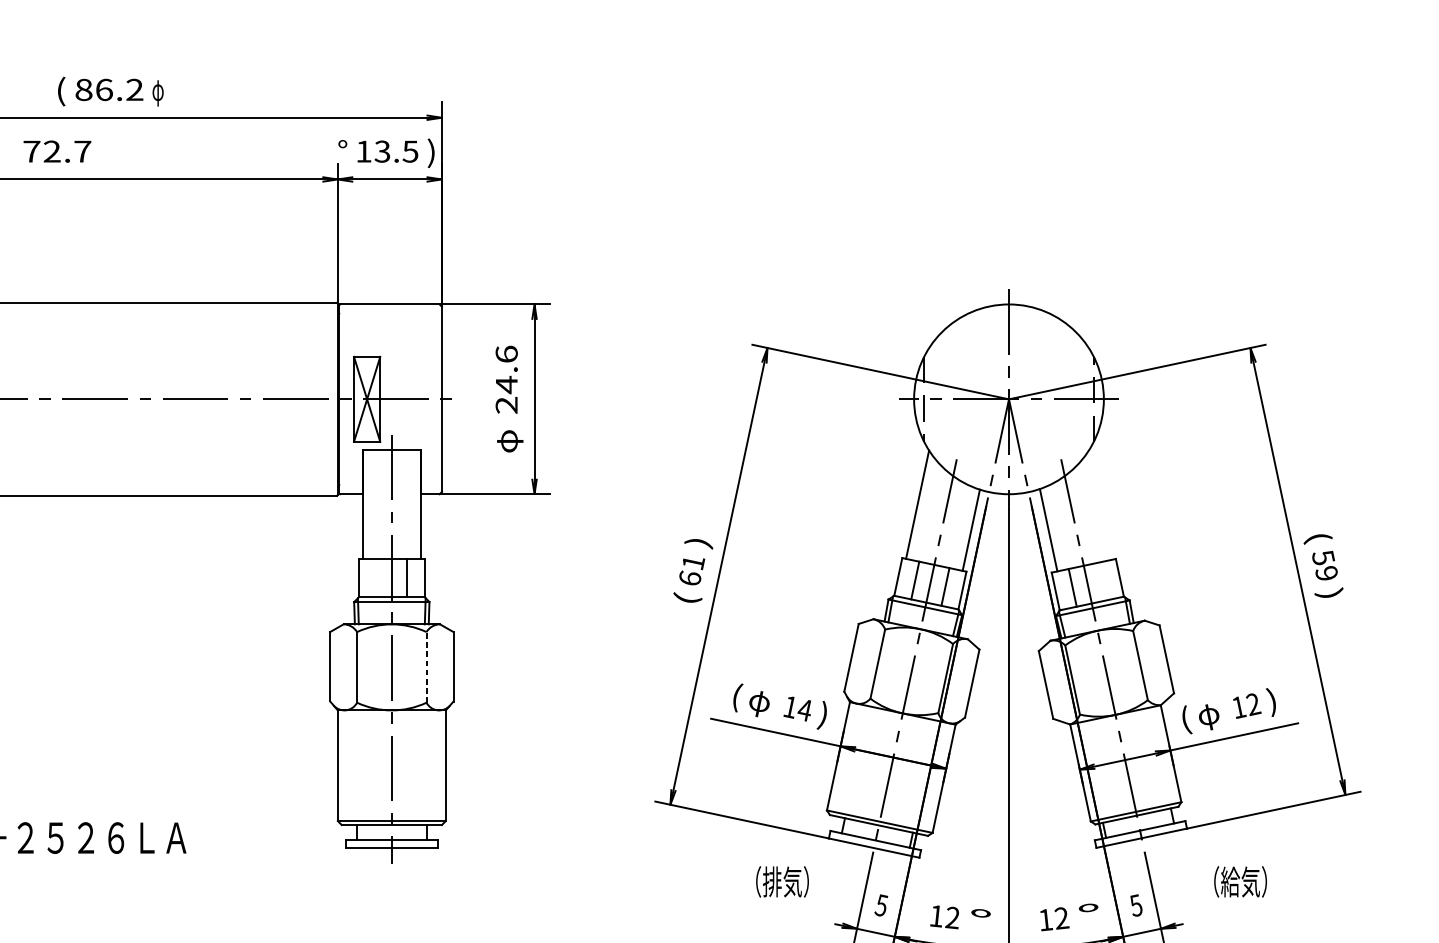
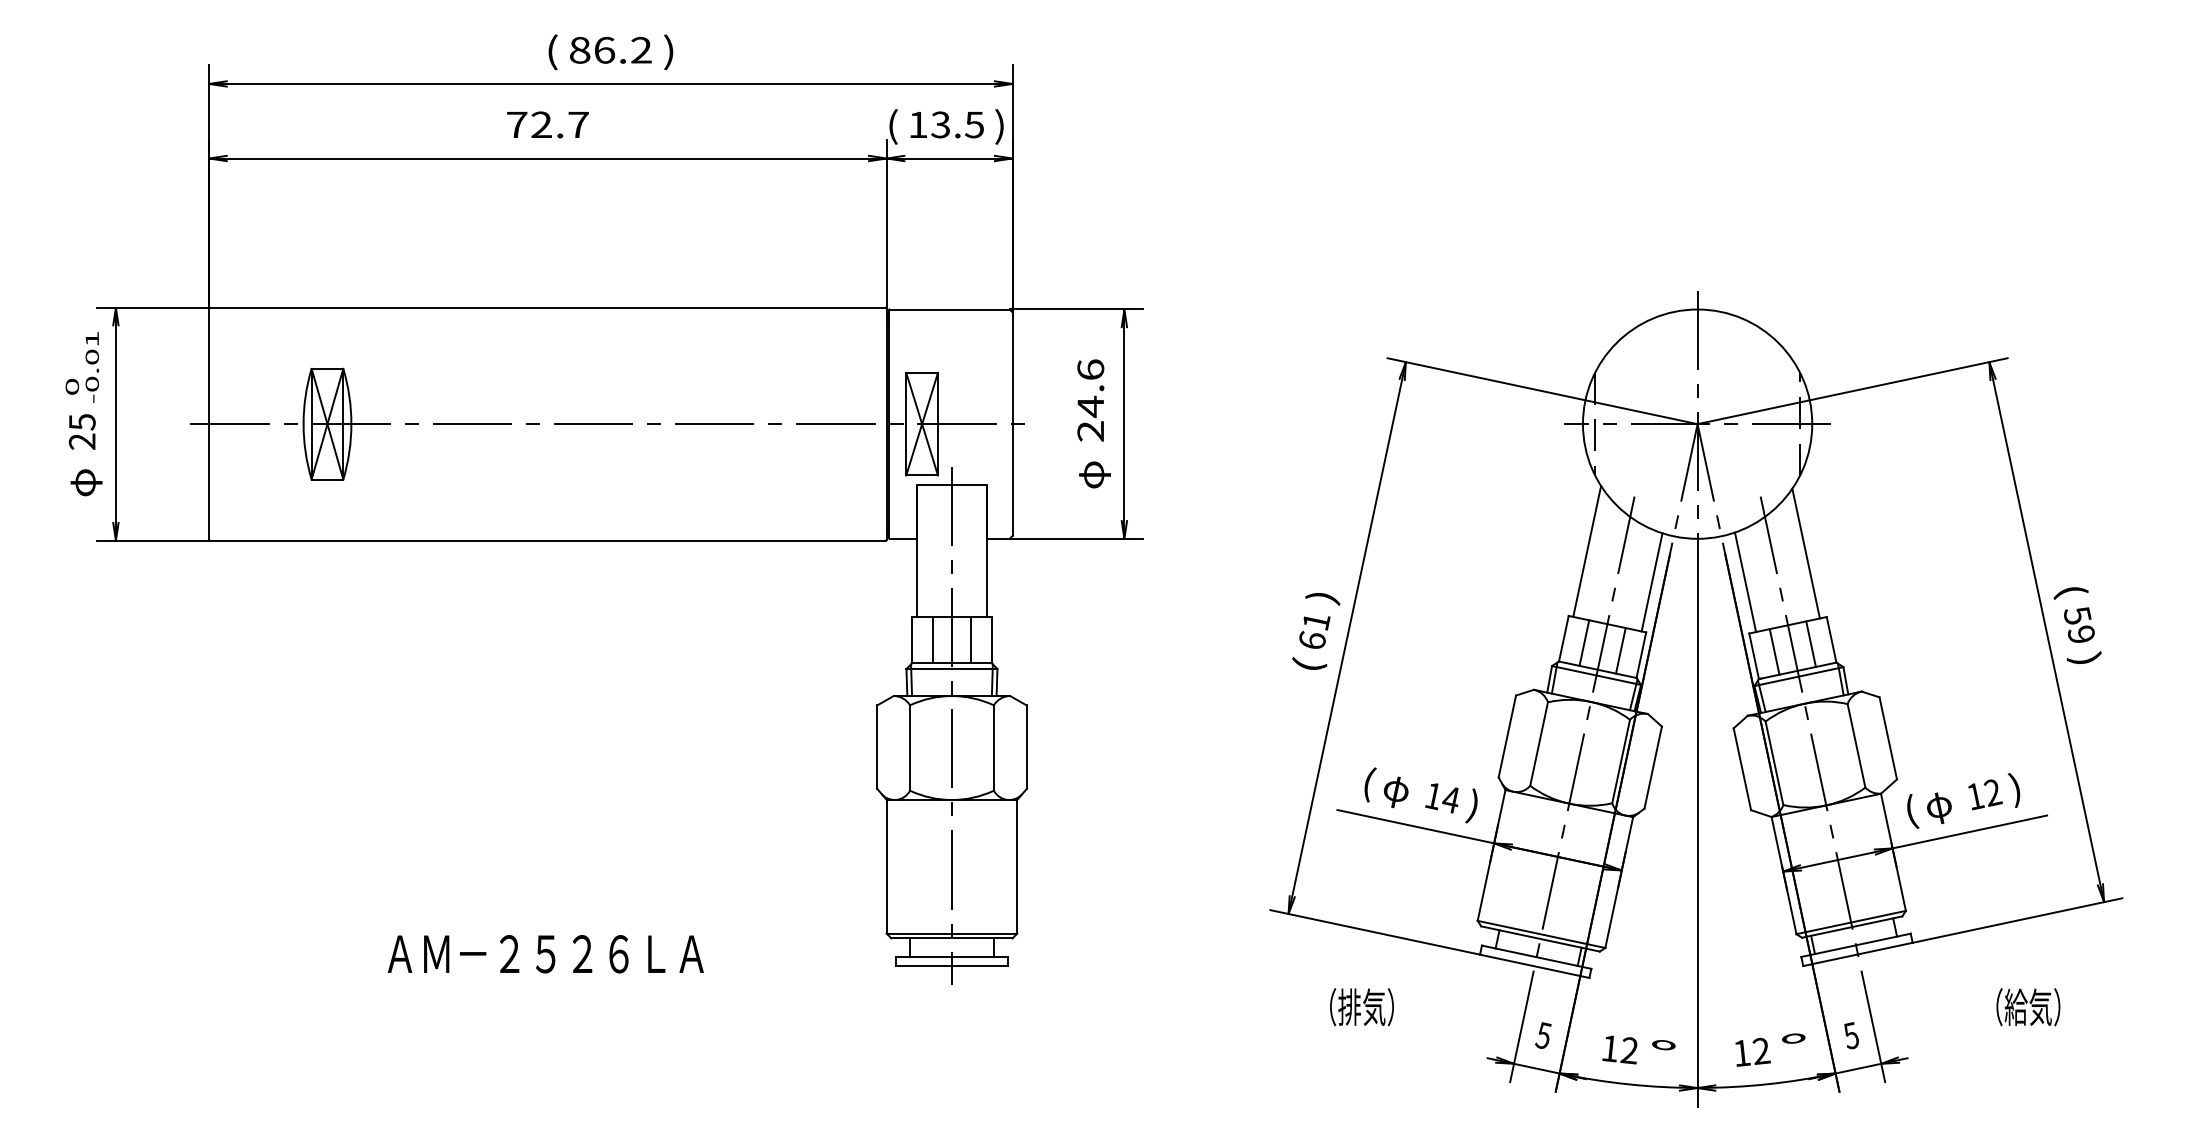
text: (158, 91) -> (669, 52), φ -> )
text: (342, 152) -> (892, 126), ° -> (
line: (1098, 506) -> (1805, 553), added
line: (376, 577) -> (933, 639), added
line: (1102, 580) -> (1810, 643), added
line: (426, 667) -> (993, 748), dashed -> solid
text: (782, 882) -> (1361, 1007), moved
text: (1240, 882) -> (2028, 1007), moved

